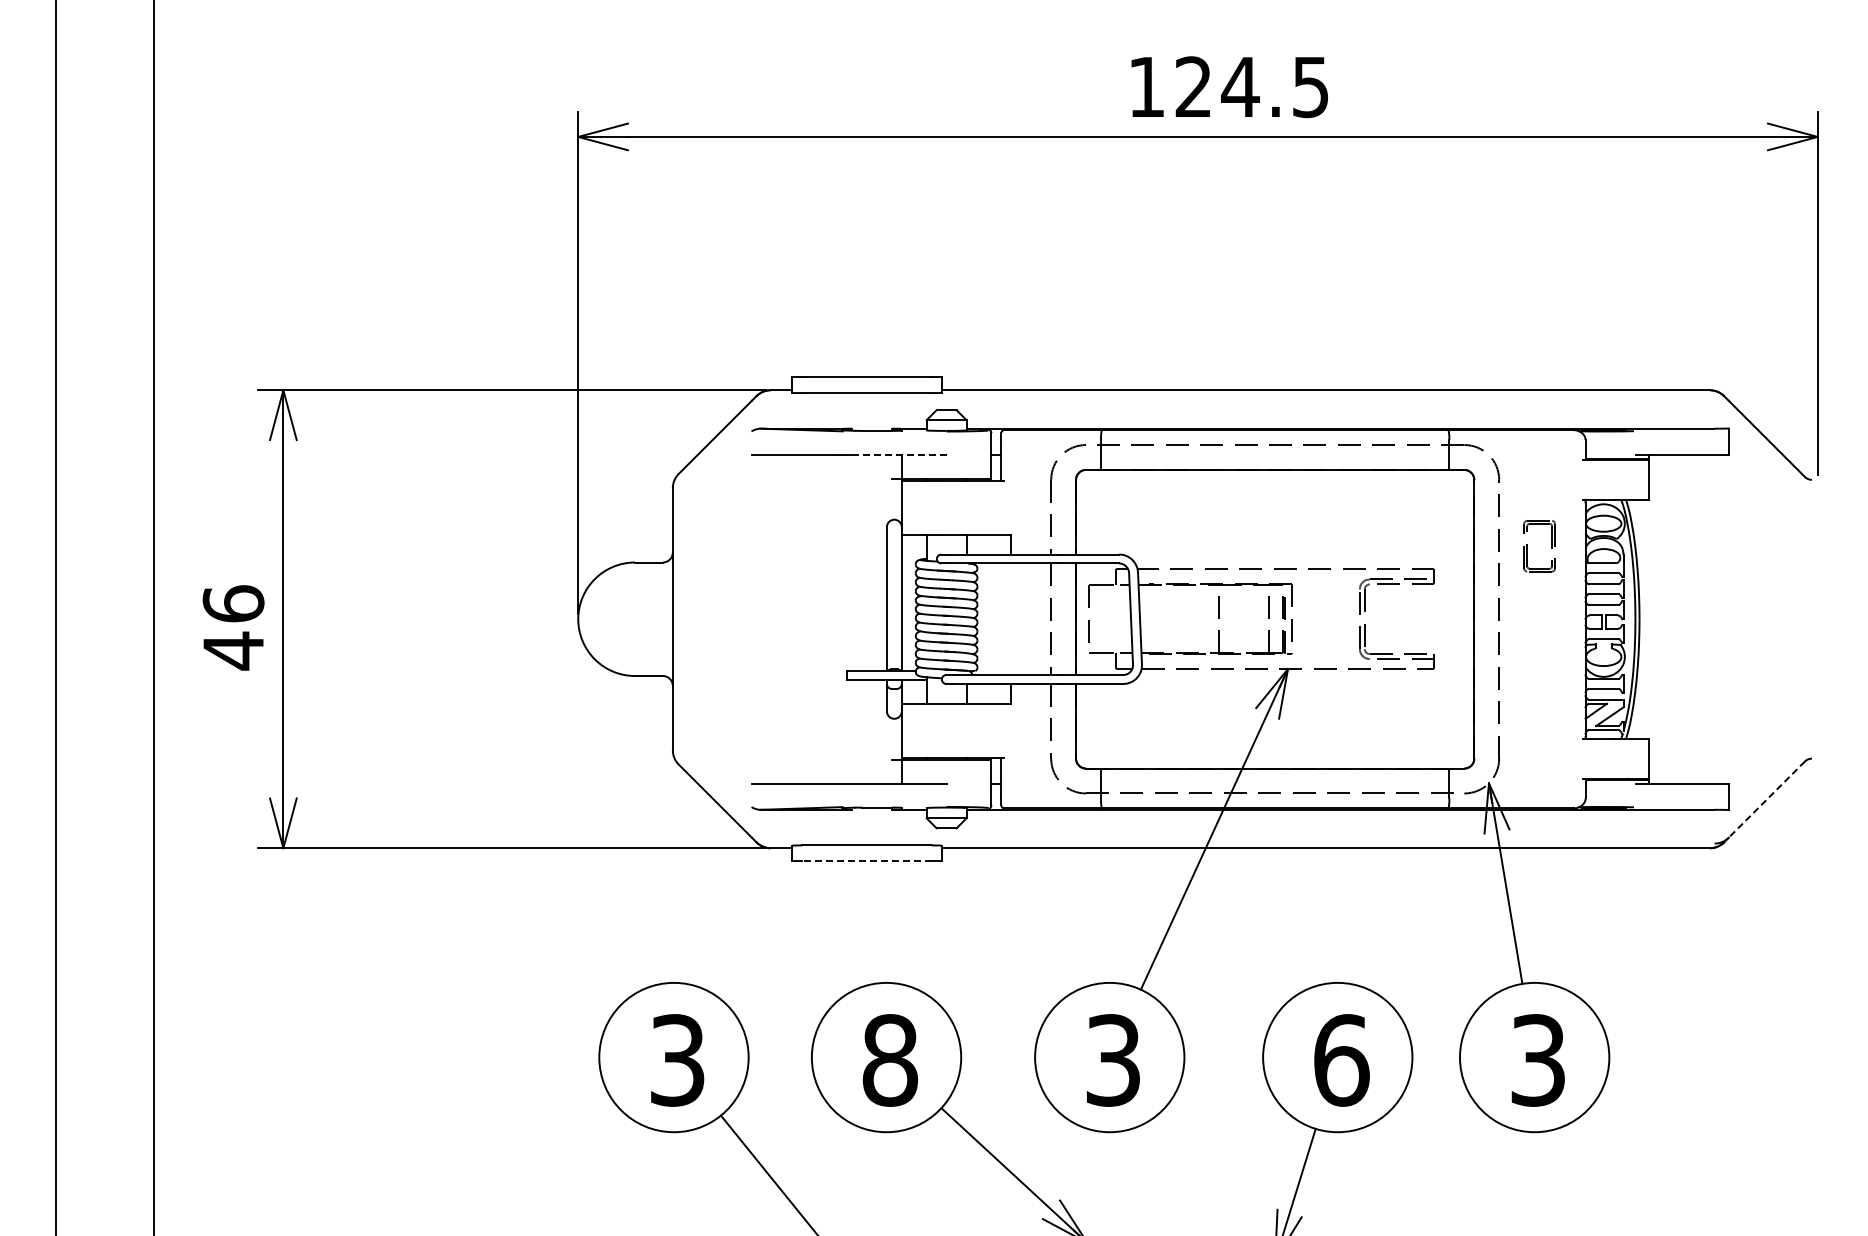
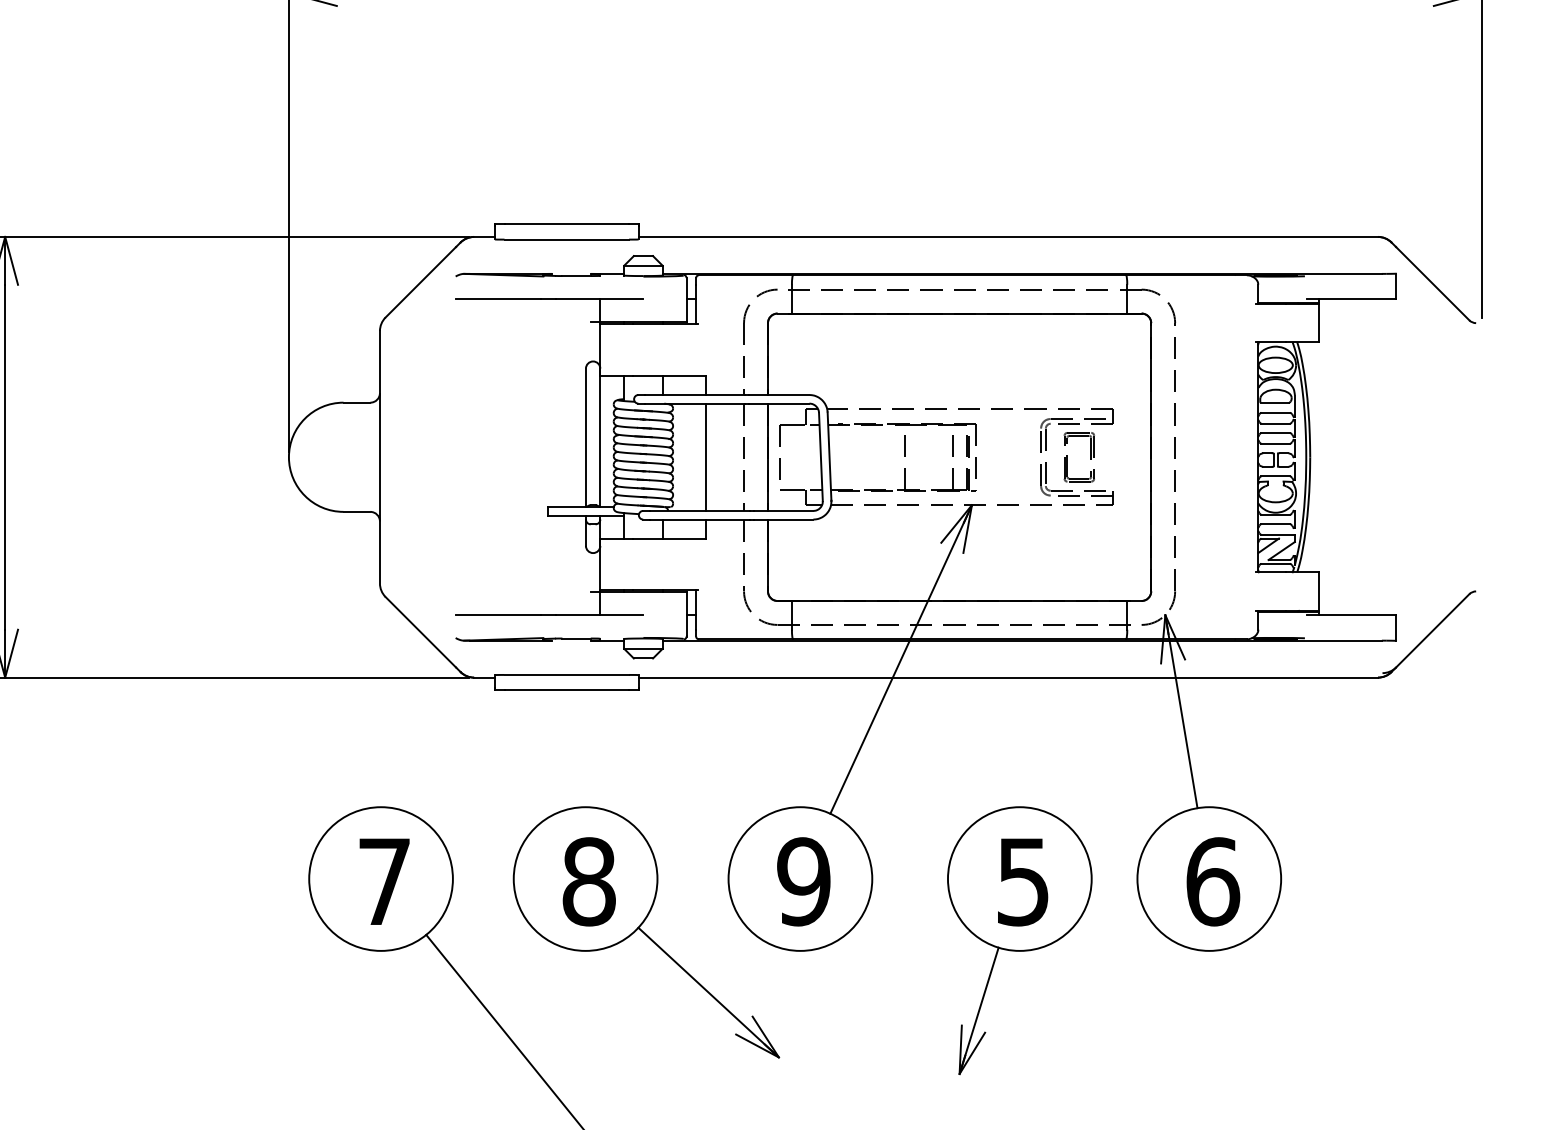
line: (901, 454) -> (600, 298), dashed -> solid
part: (1527, 546) -> (1067, 457), moved
line: (1011, 619) -> (705, 457), added
line: (1766, 799) -> (1432, 630), dashed -> solid
line: (866, 861) -> (566, 690), dashed -> solid
text: (677, 1060) -> (384, 881), 3 -> 7
text: (1113, 1060) -> (804, 881), 3 -> 9
text: (1341, 1060) -> (1023, 881), 6 -> 5
text: (1538, 1060) -> (1212, 881), 3 -> 6

